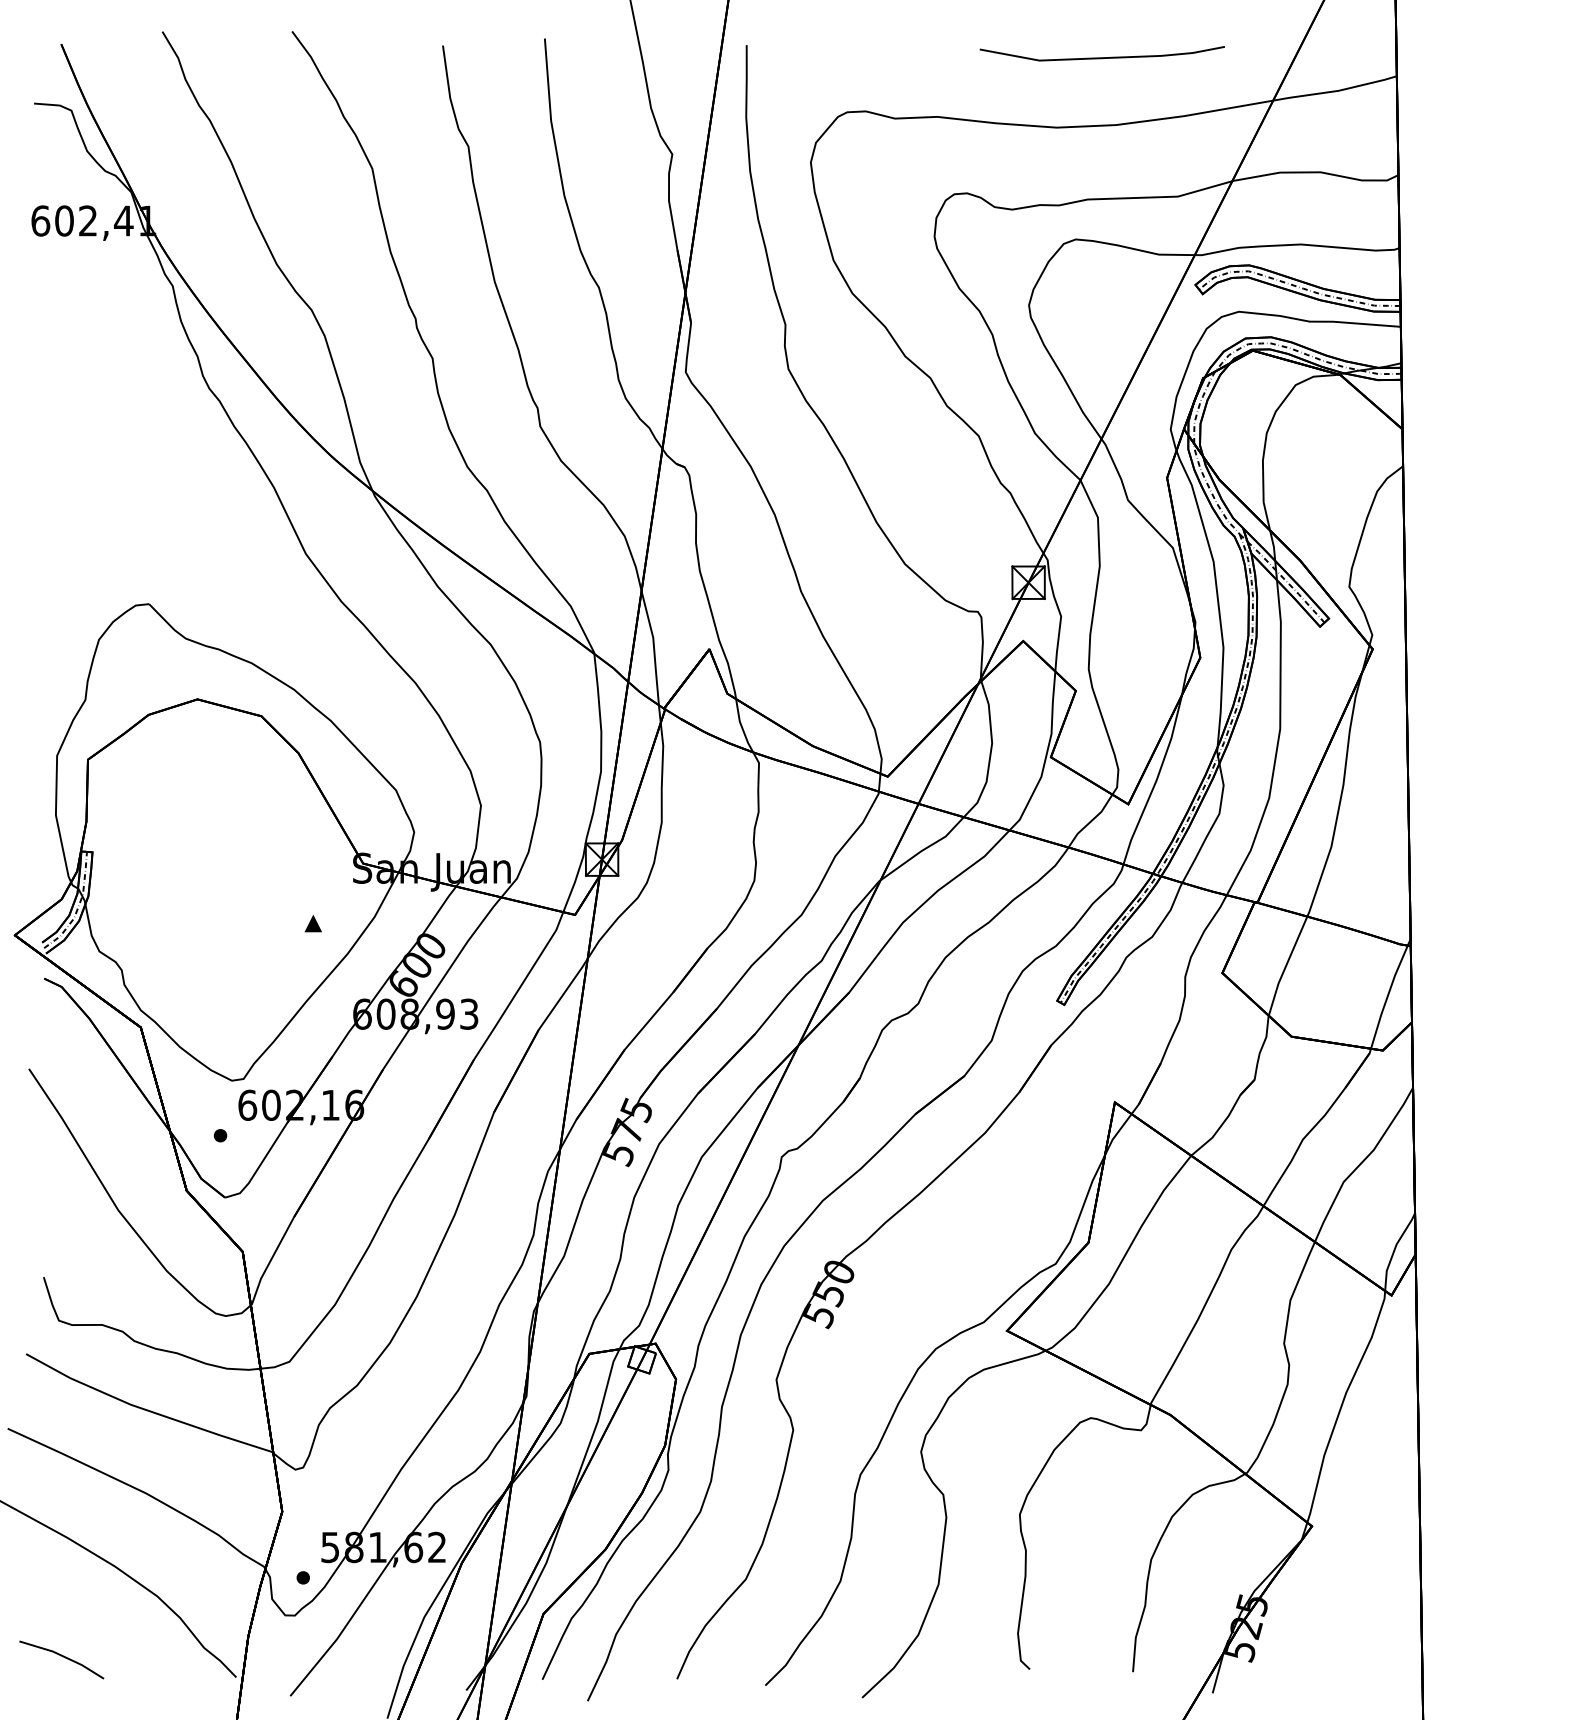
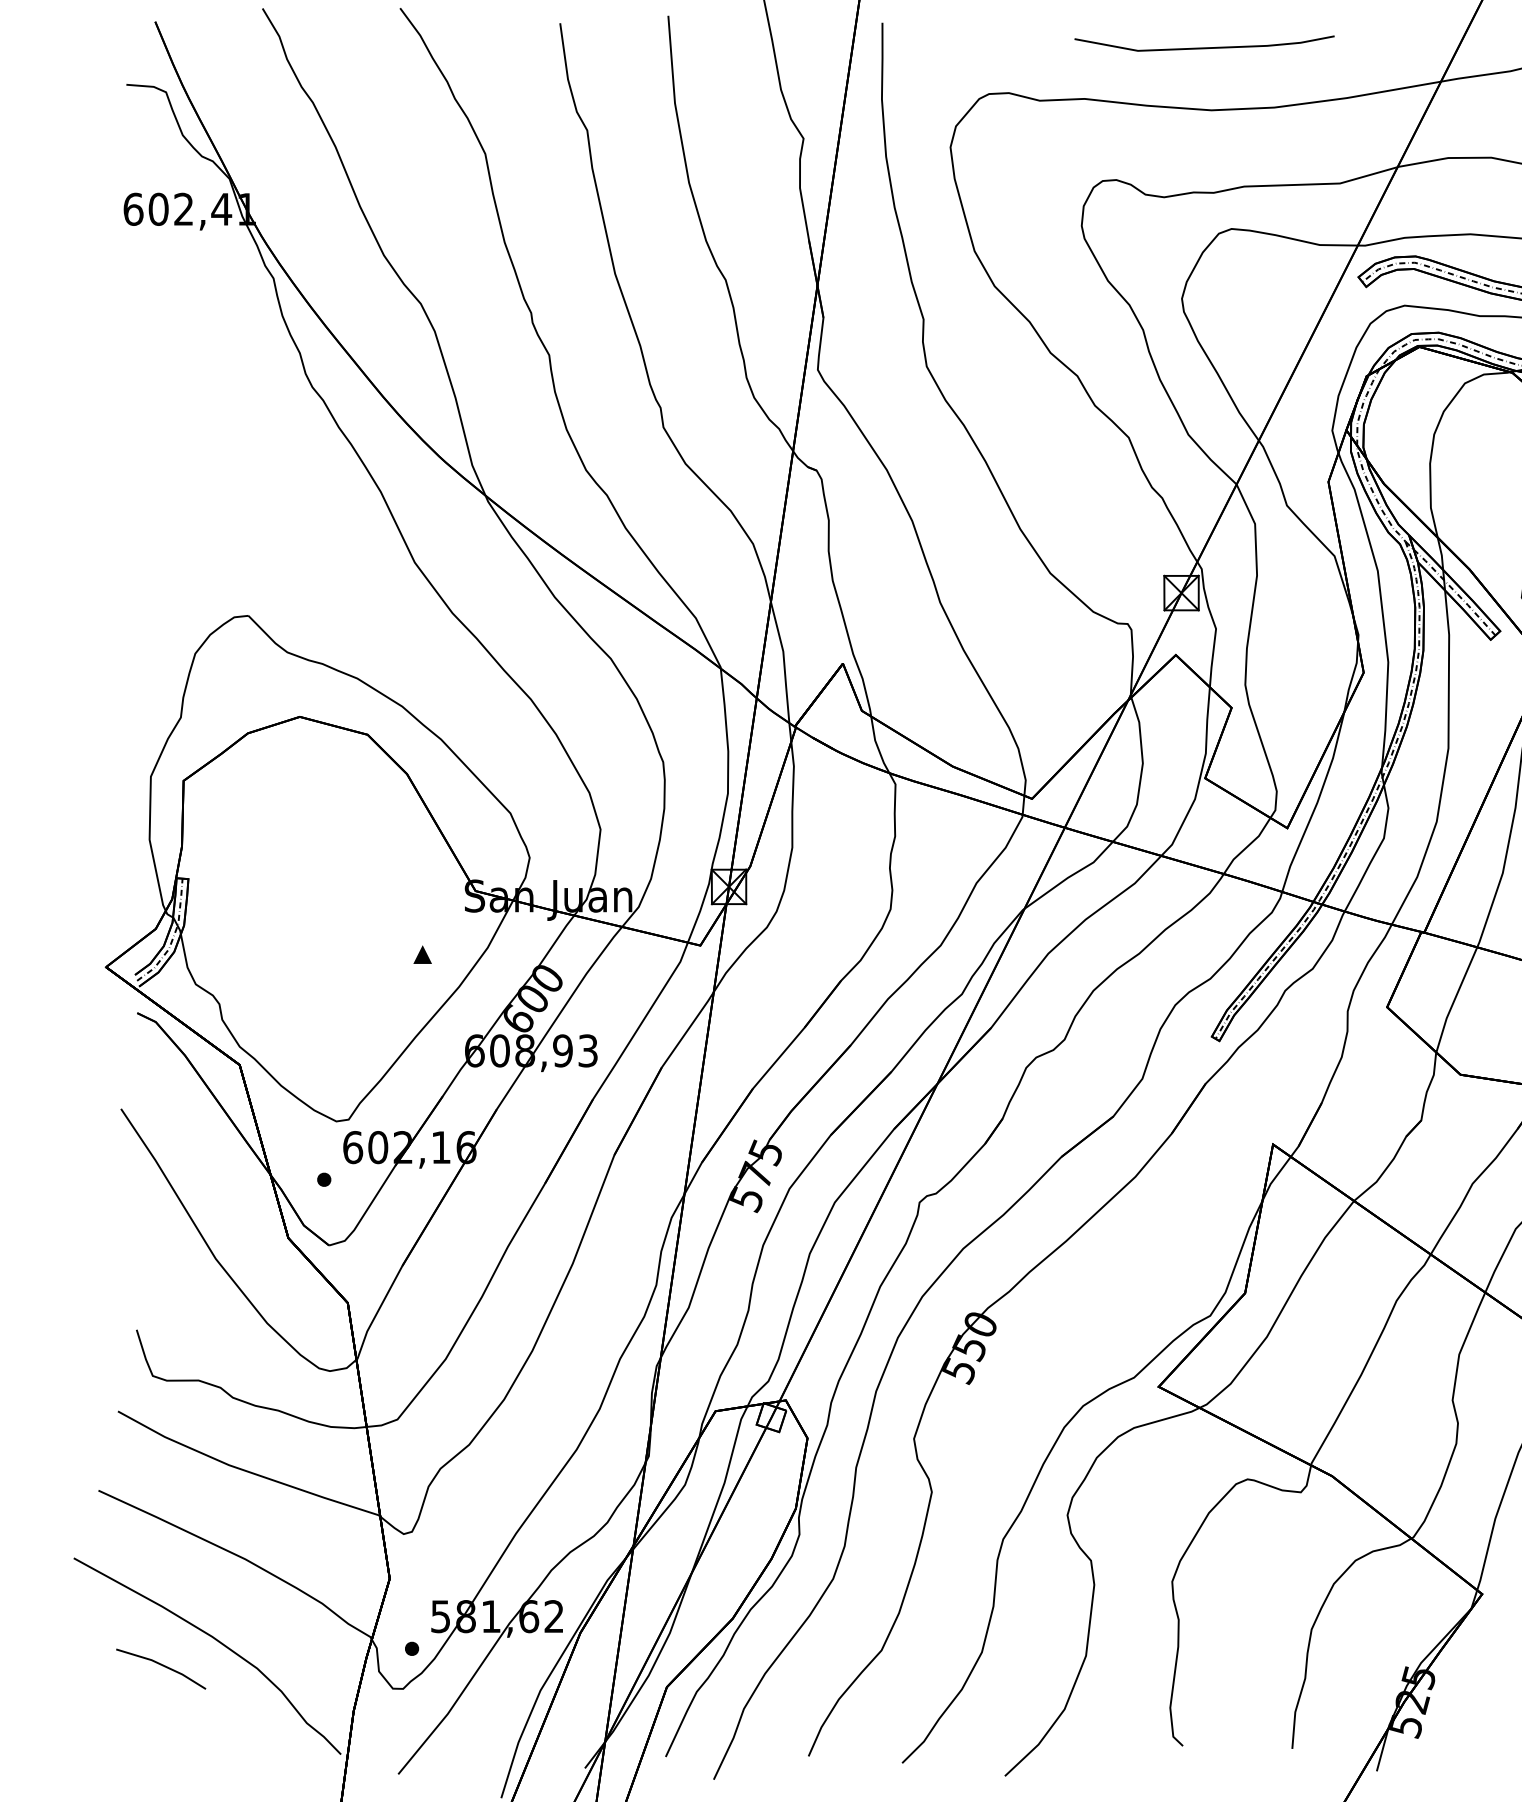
line: (1101, 57) -> (1203, 47), moved
line: (63, 1657) -> (162, 1666), moved

